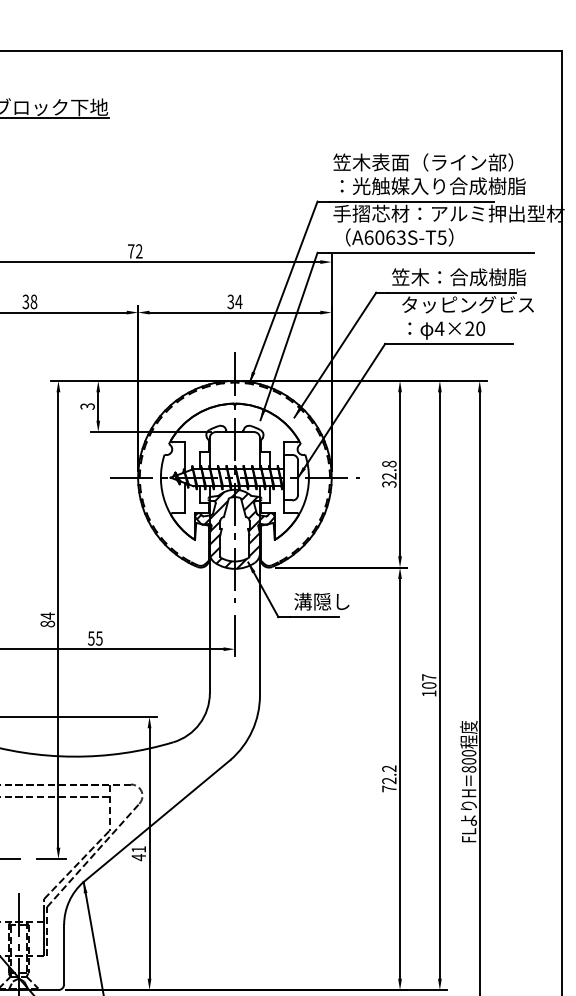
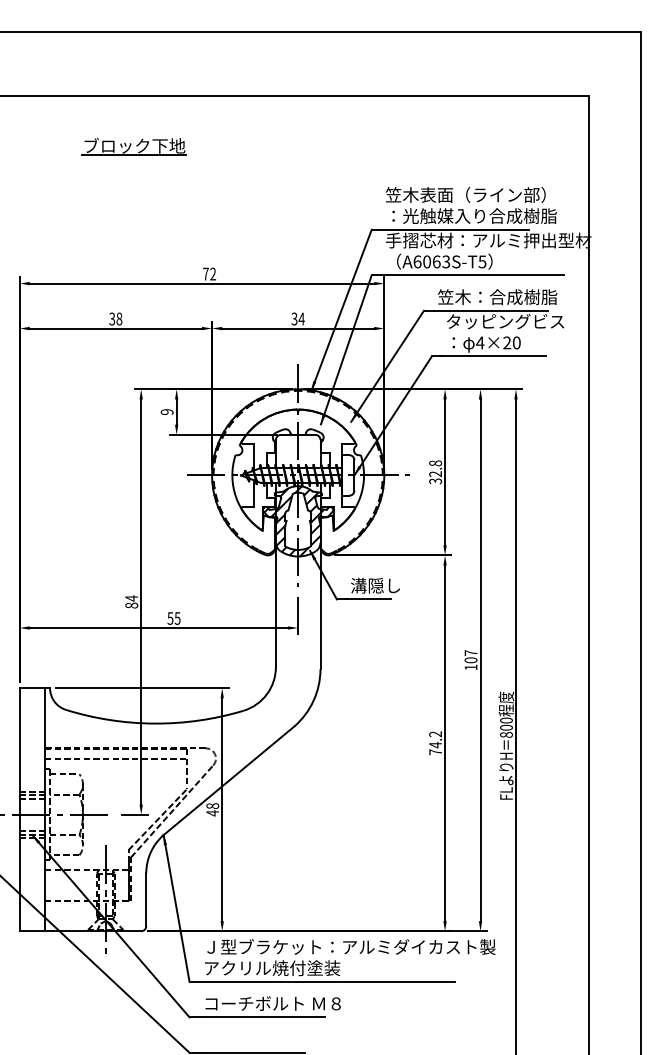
text: (88, 406) -> (167, 412), 3 -> 9
text: (389, 781) -> (435, 745), 72.2 -> 74.2
text: (138, 848) -> (212, 805), 41 -> 48

